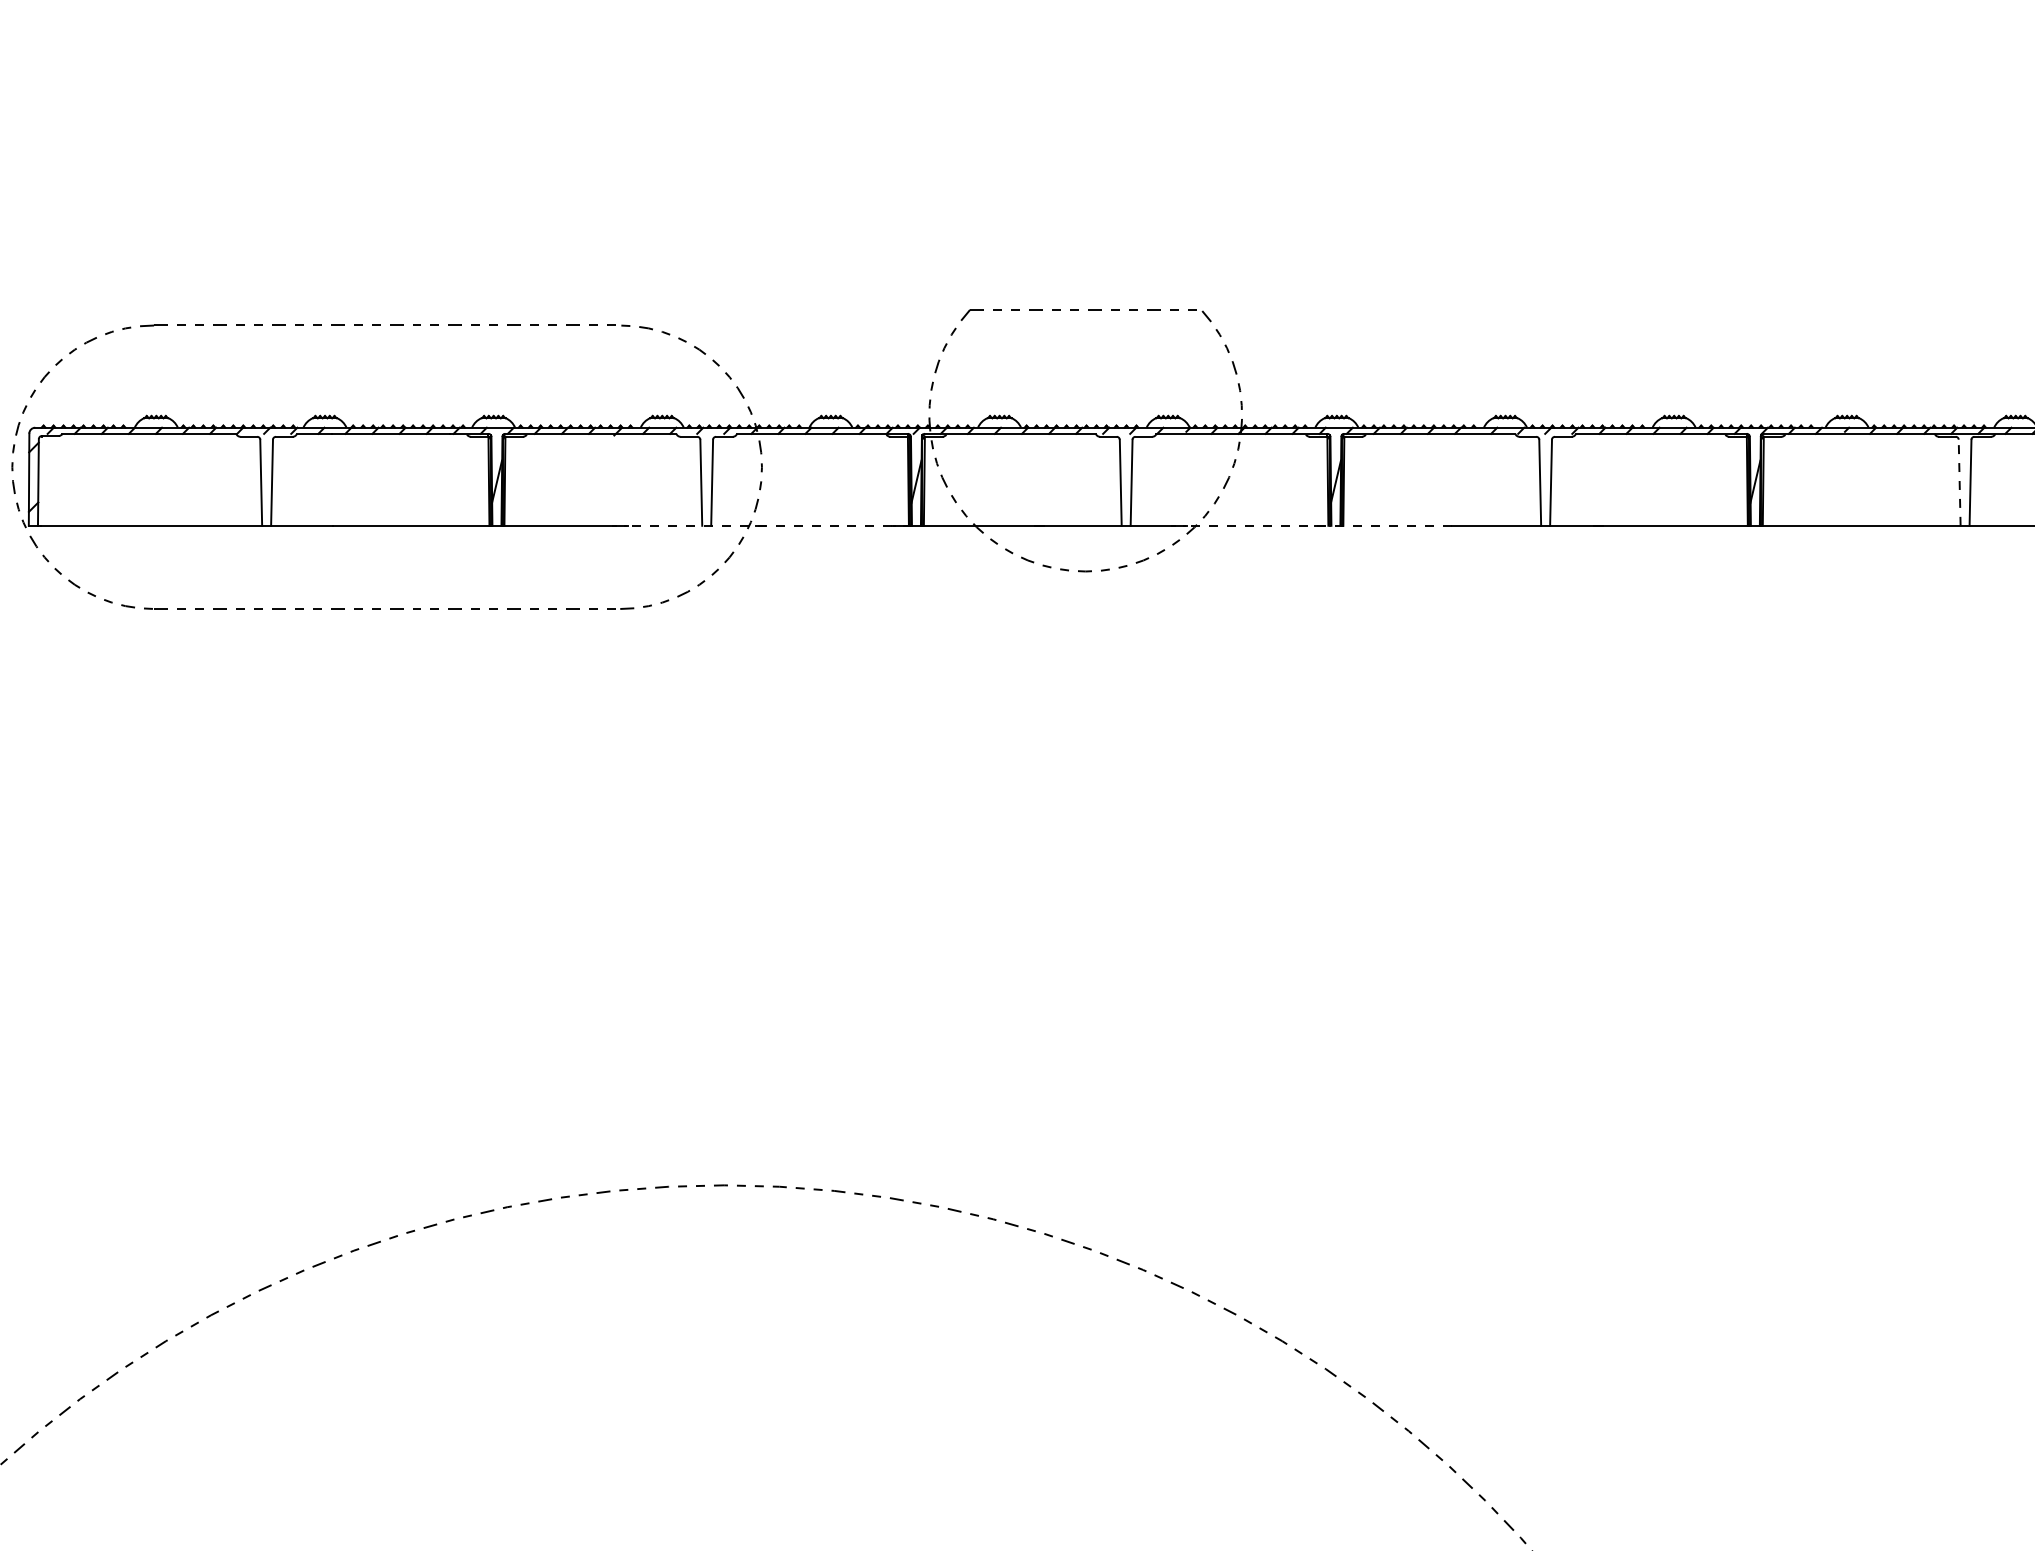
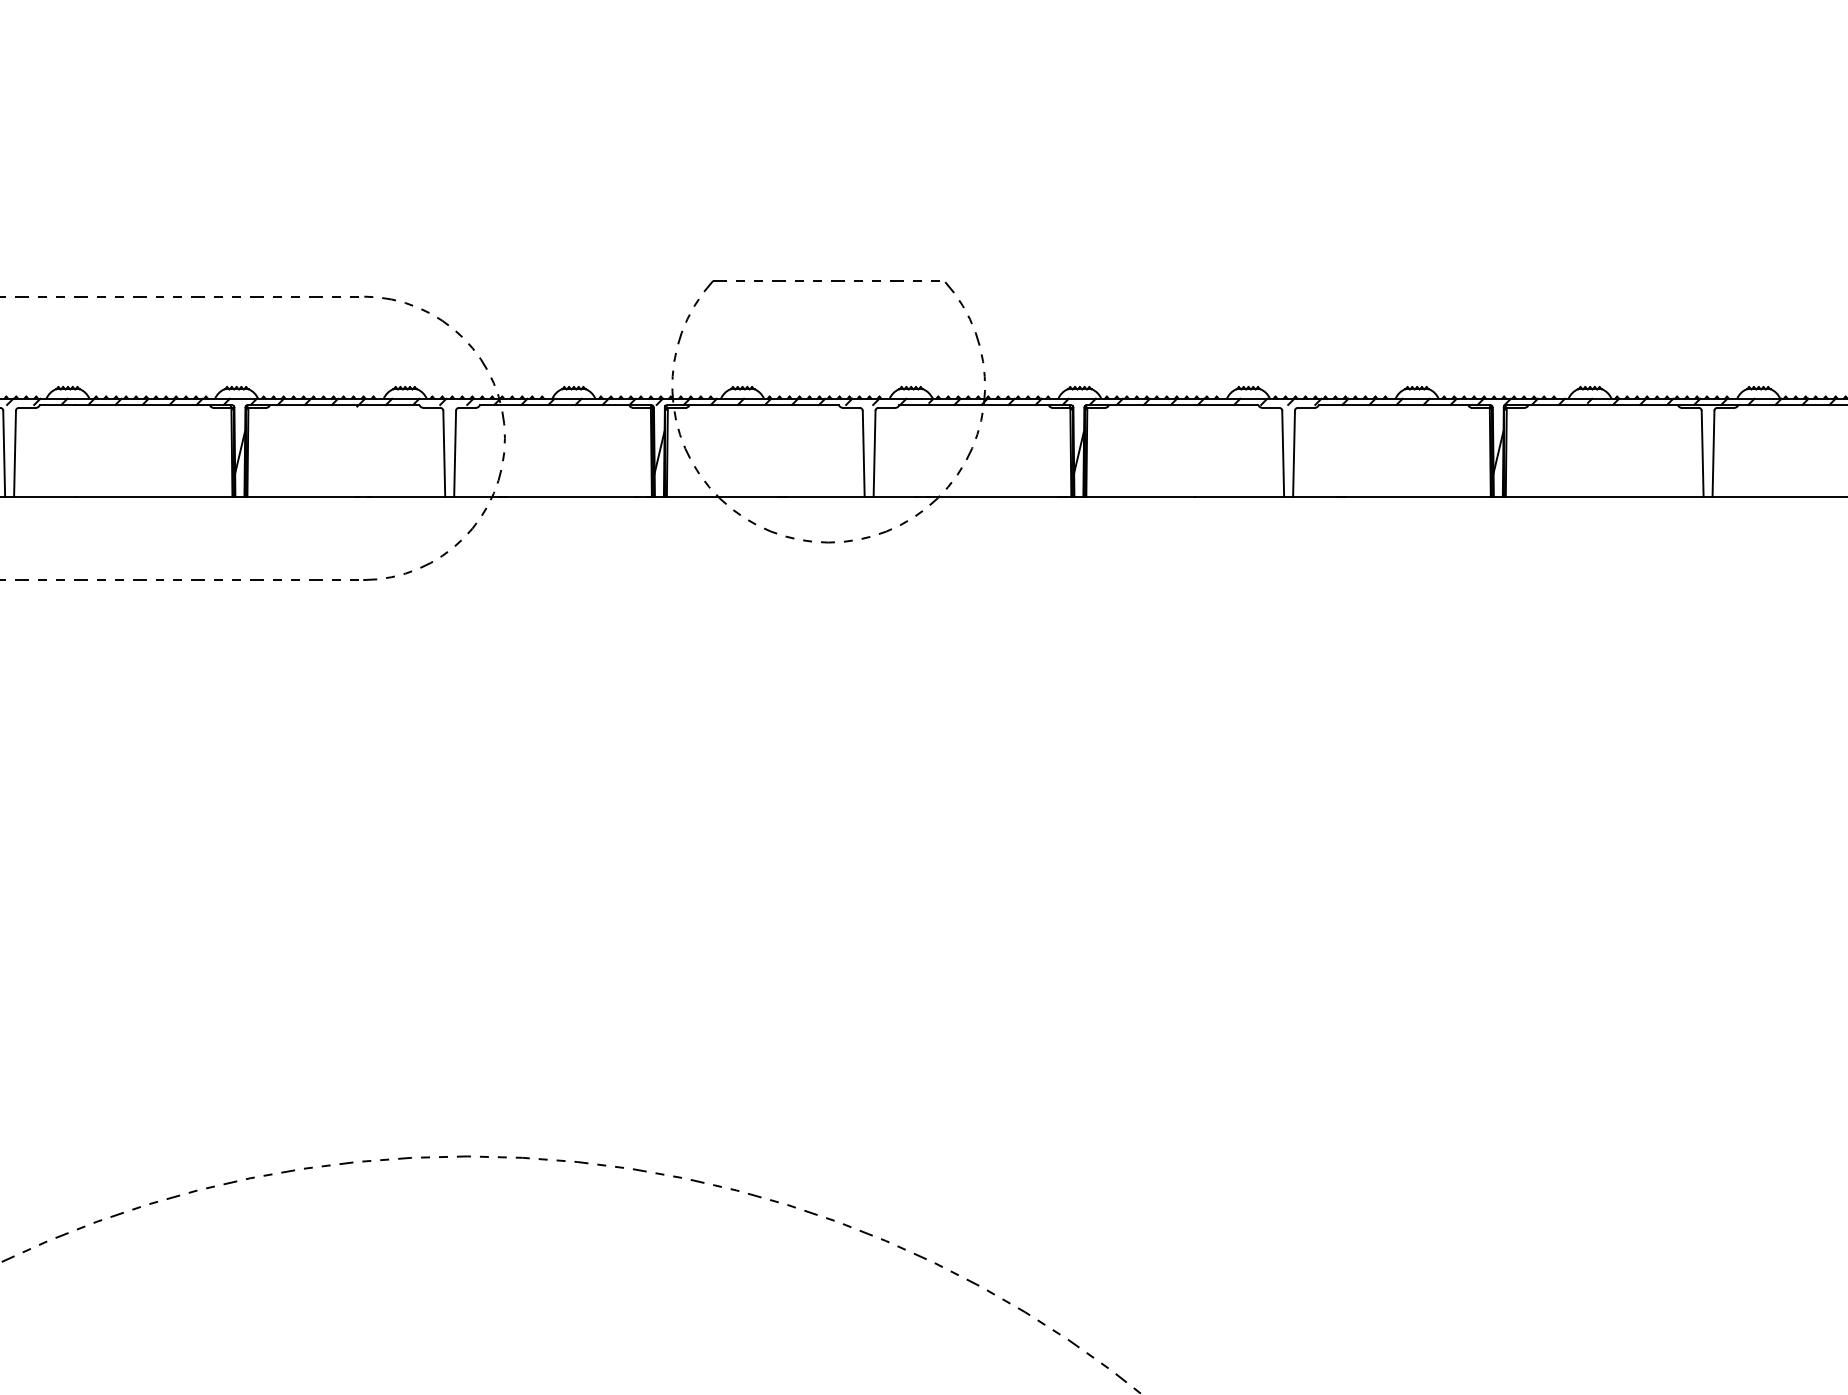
line: (1959, 482) -> (1702, 453), dashed -> solid
line: (759, 525) -> (502, 496), dashed -> solid
line: (1318, 525) -> (1061, 496), dashed -> solid

